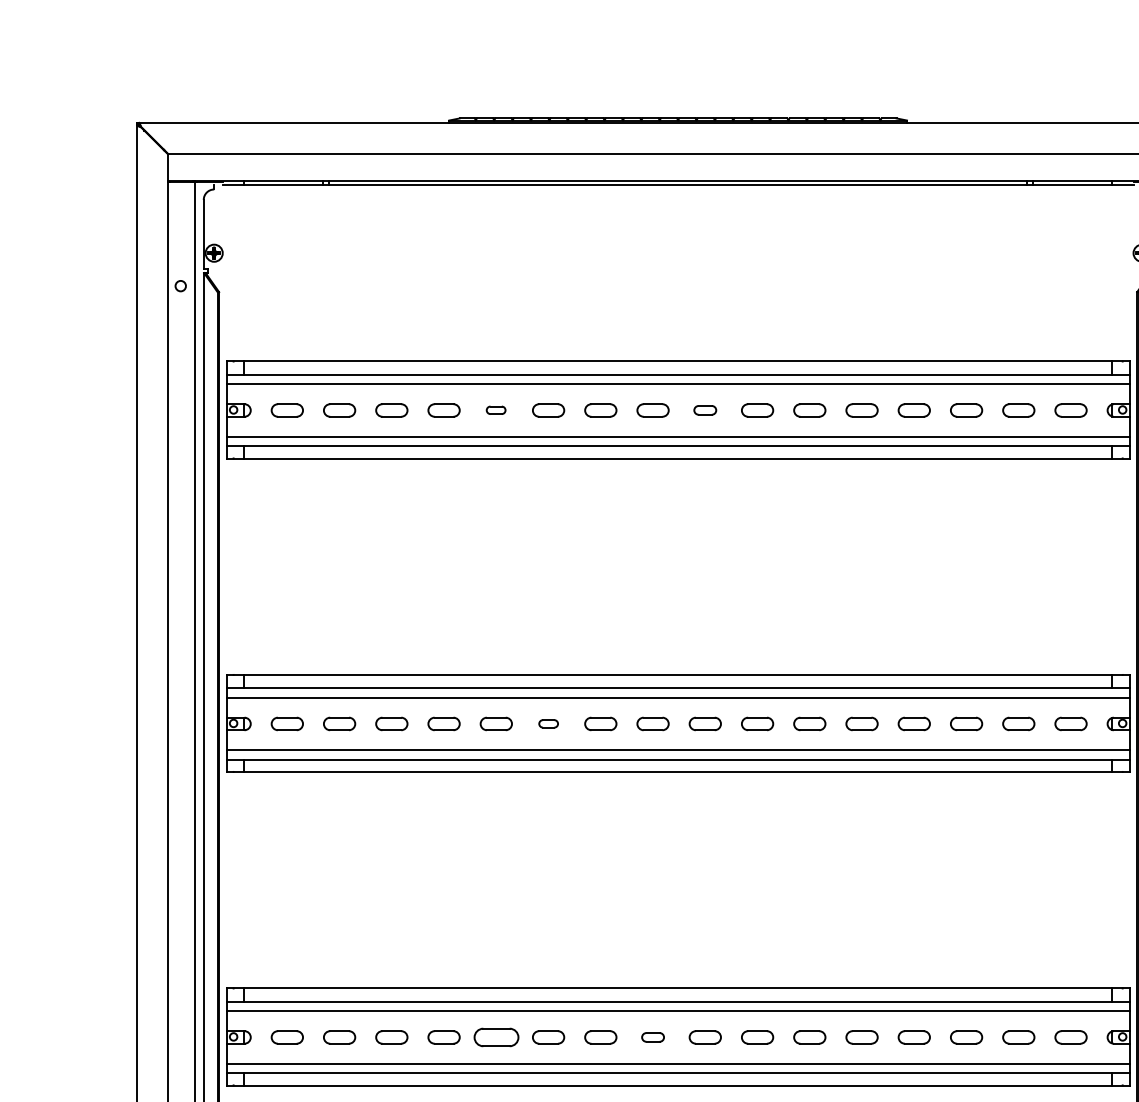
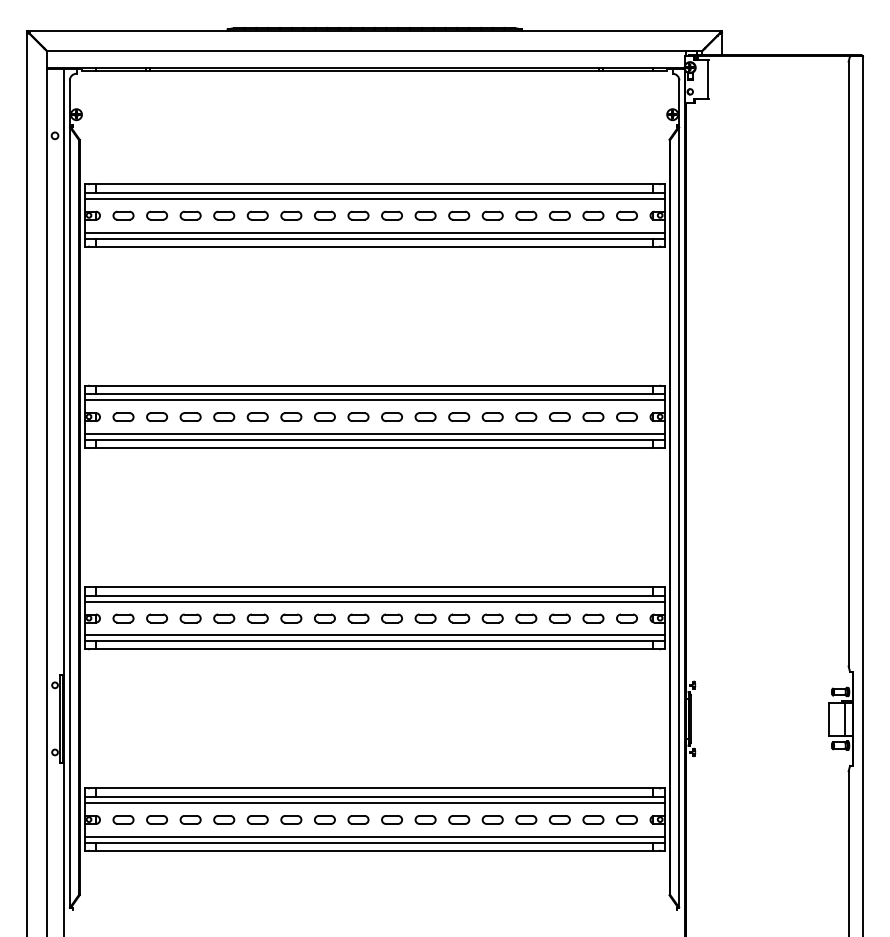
part: (495, 410) -> (257, 215), size x1.67
part: (704, 410) -> (391, 215), size x1.43
part: (548, 722) -> (291, 416), size x1.67
part: (495, 1037) -> (257, 618), size x0.71
part: (653, 1037) -> (358, 618), size x1.43

